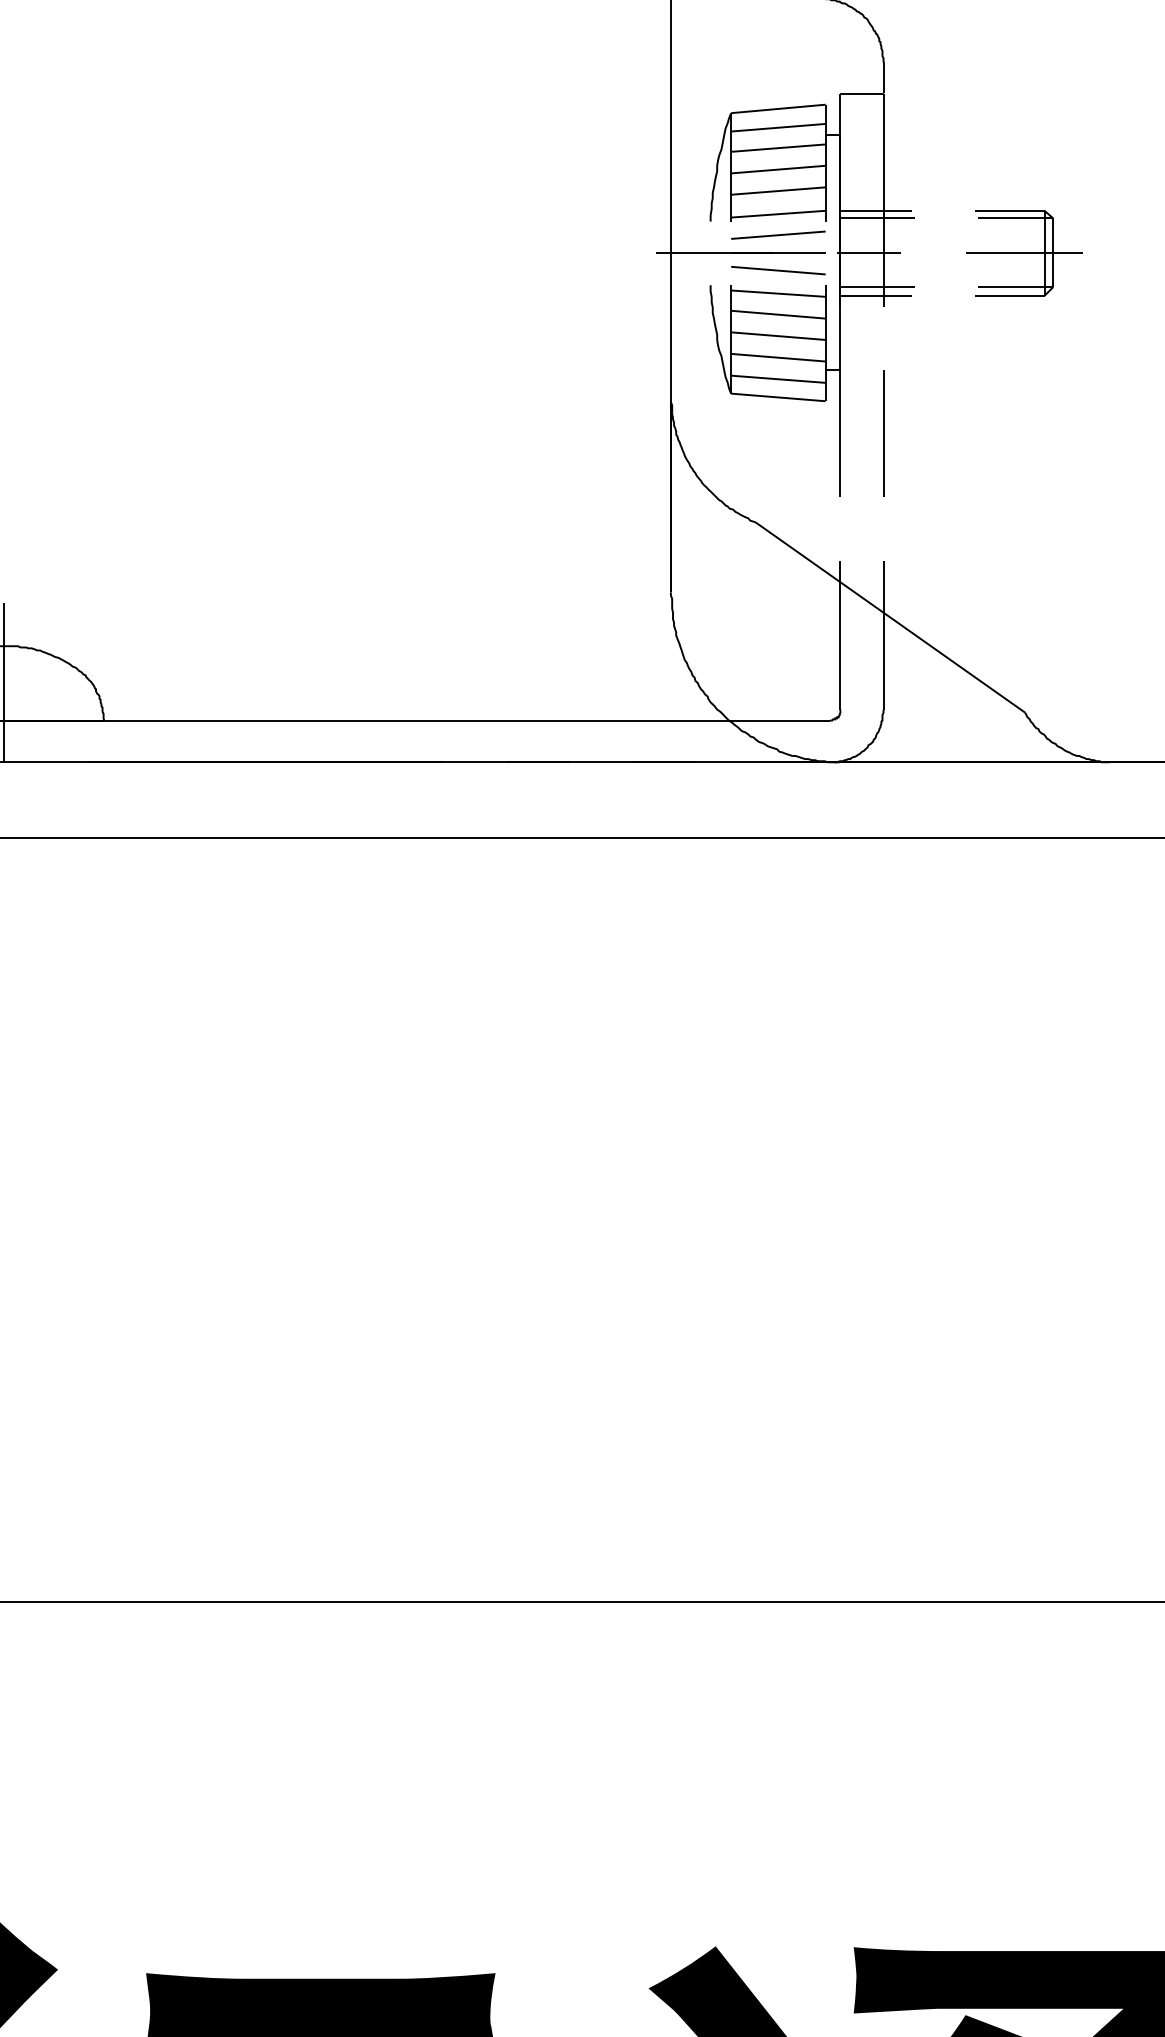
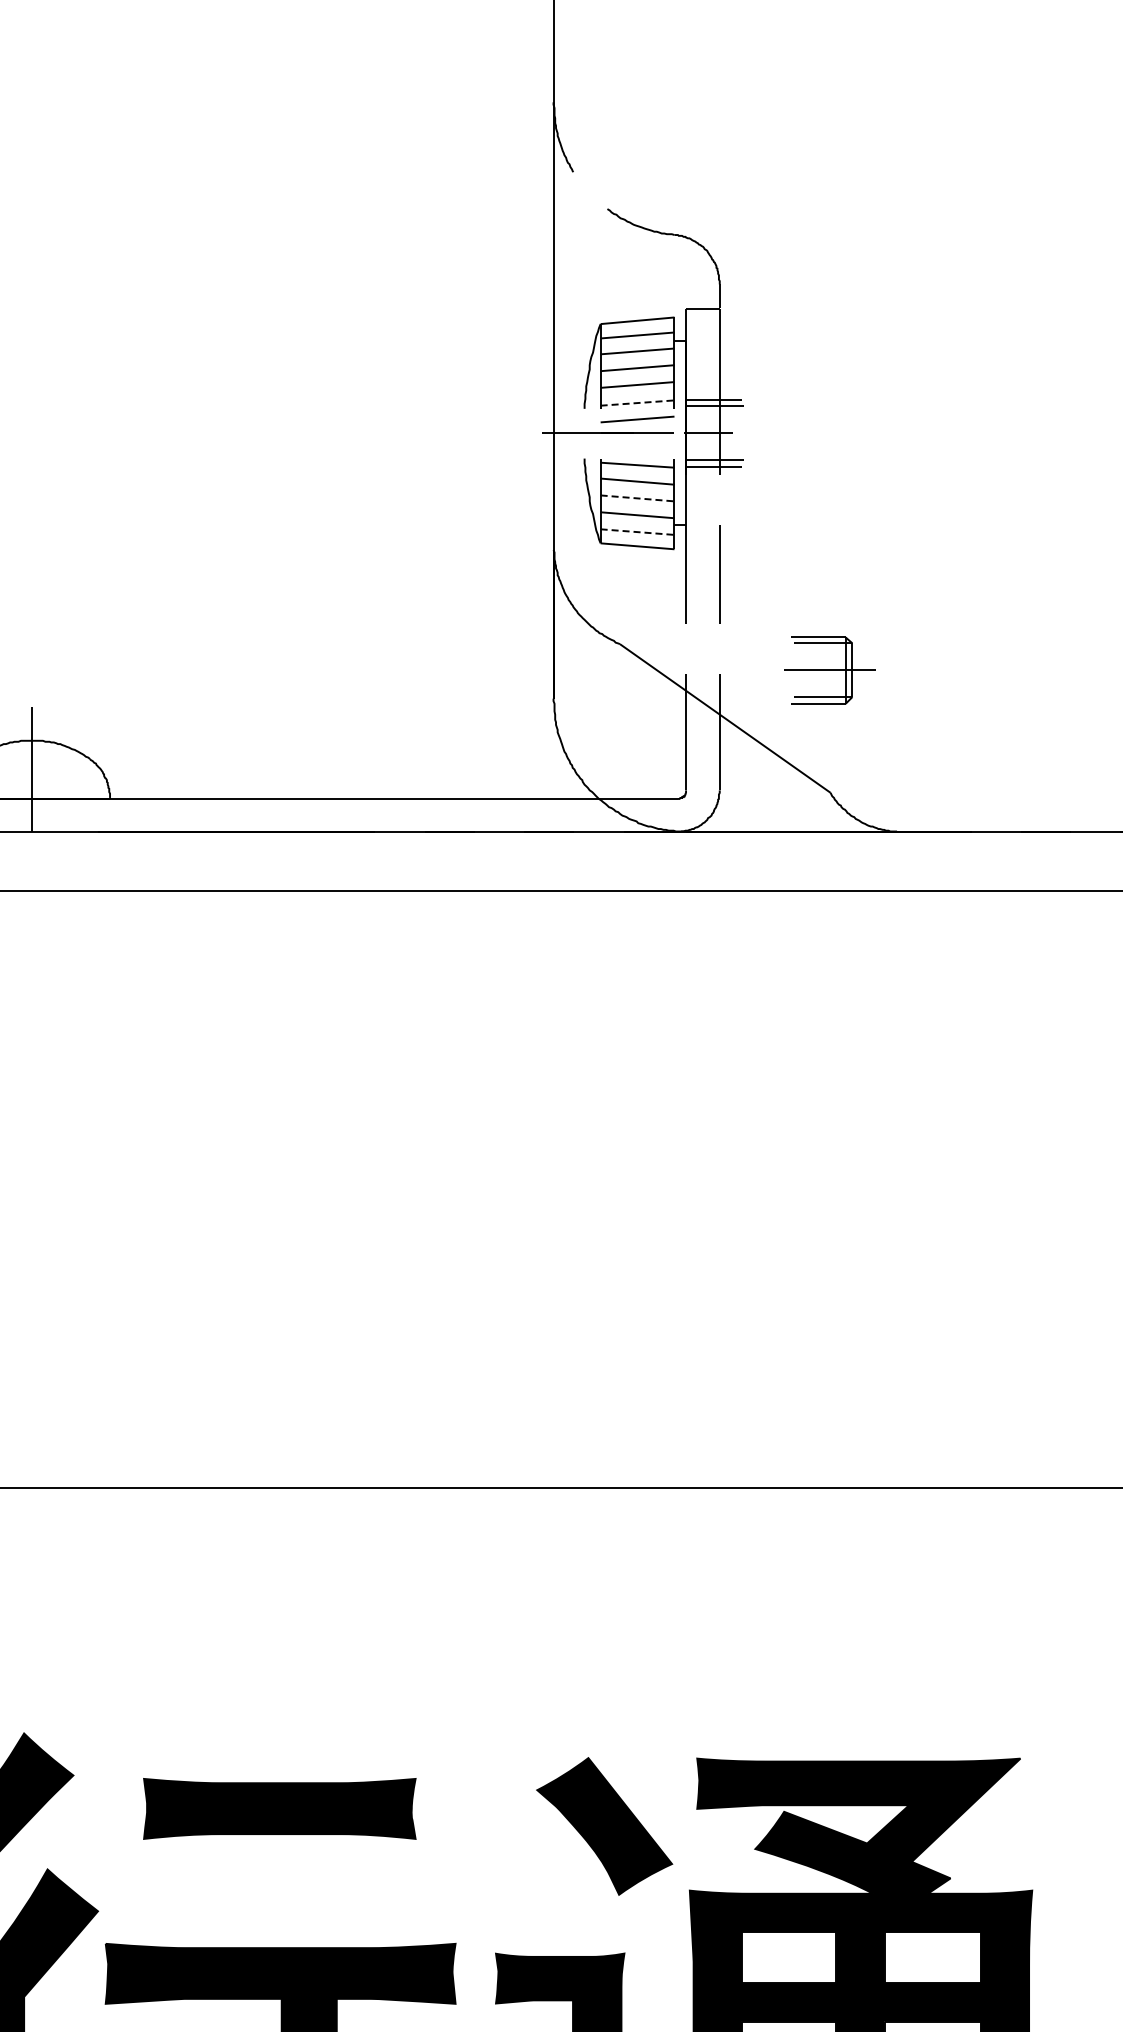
line: (779, 214) -> (638, 403), solid -> dashed
part: (1023, 253) -> (829, 670), moved
line: (778, 269) -> (637, 446), removed
line: (779, 336) -> (638, 498), solid -> dashed
line: (779, 379) -> (638, 532), solid -> dashed

